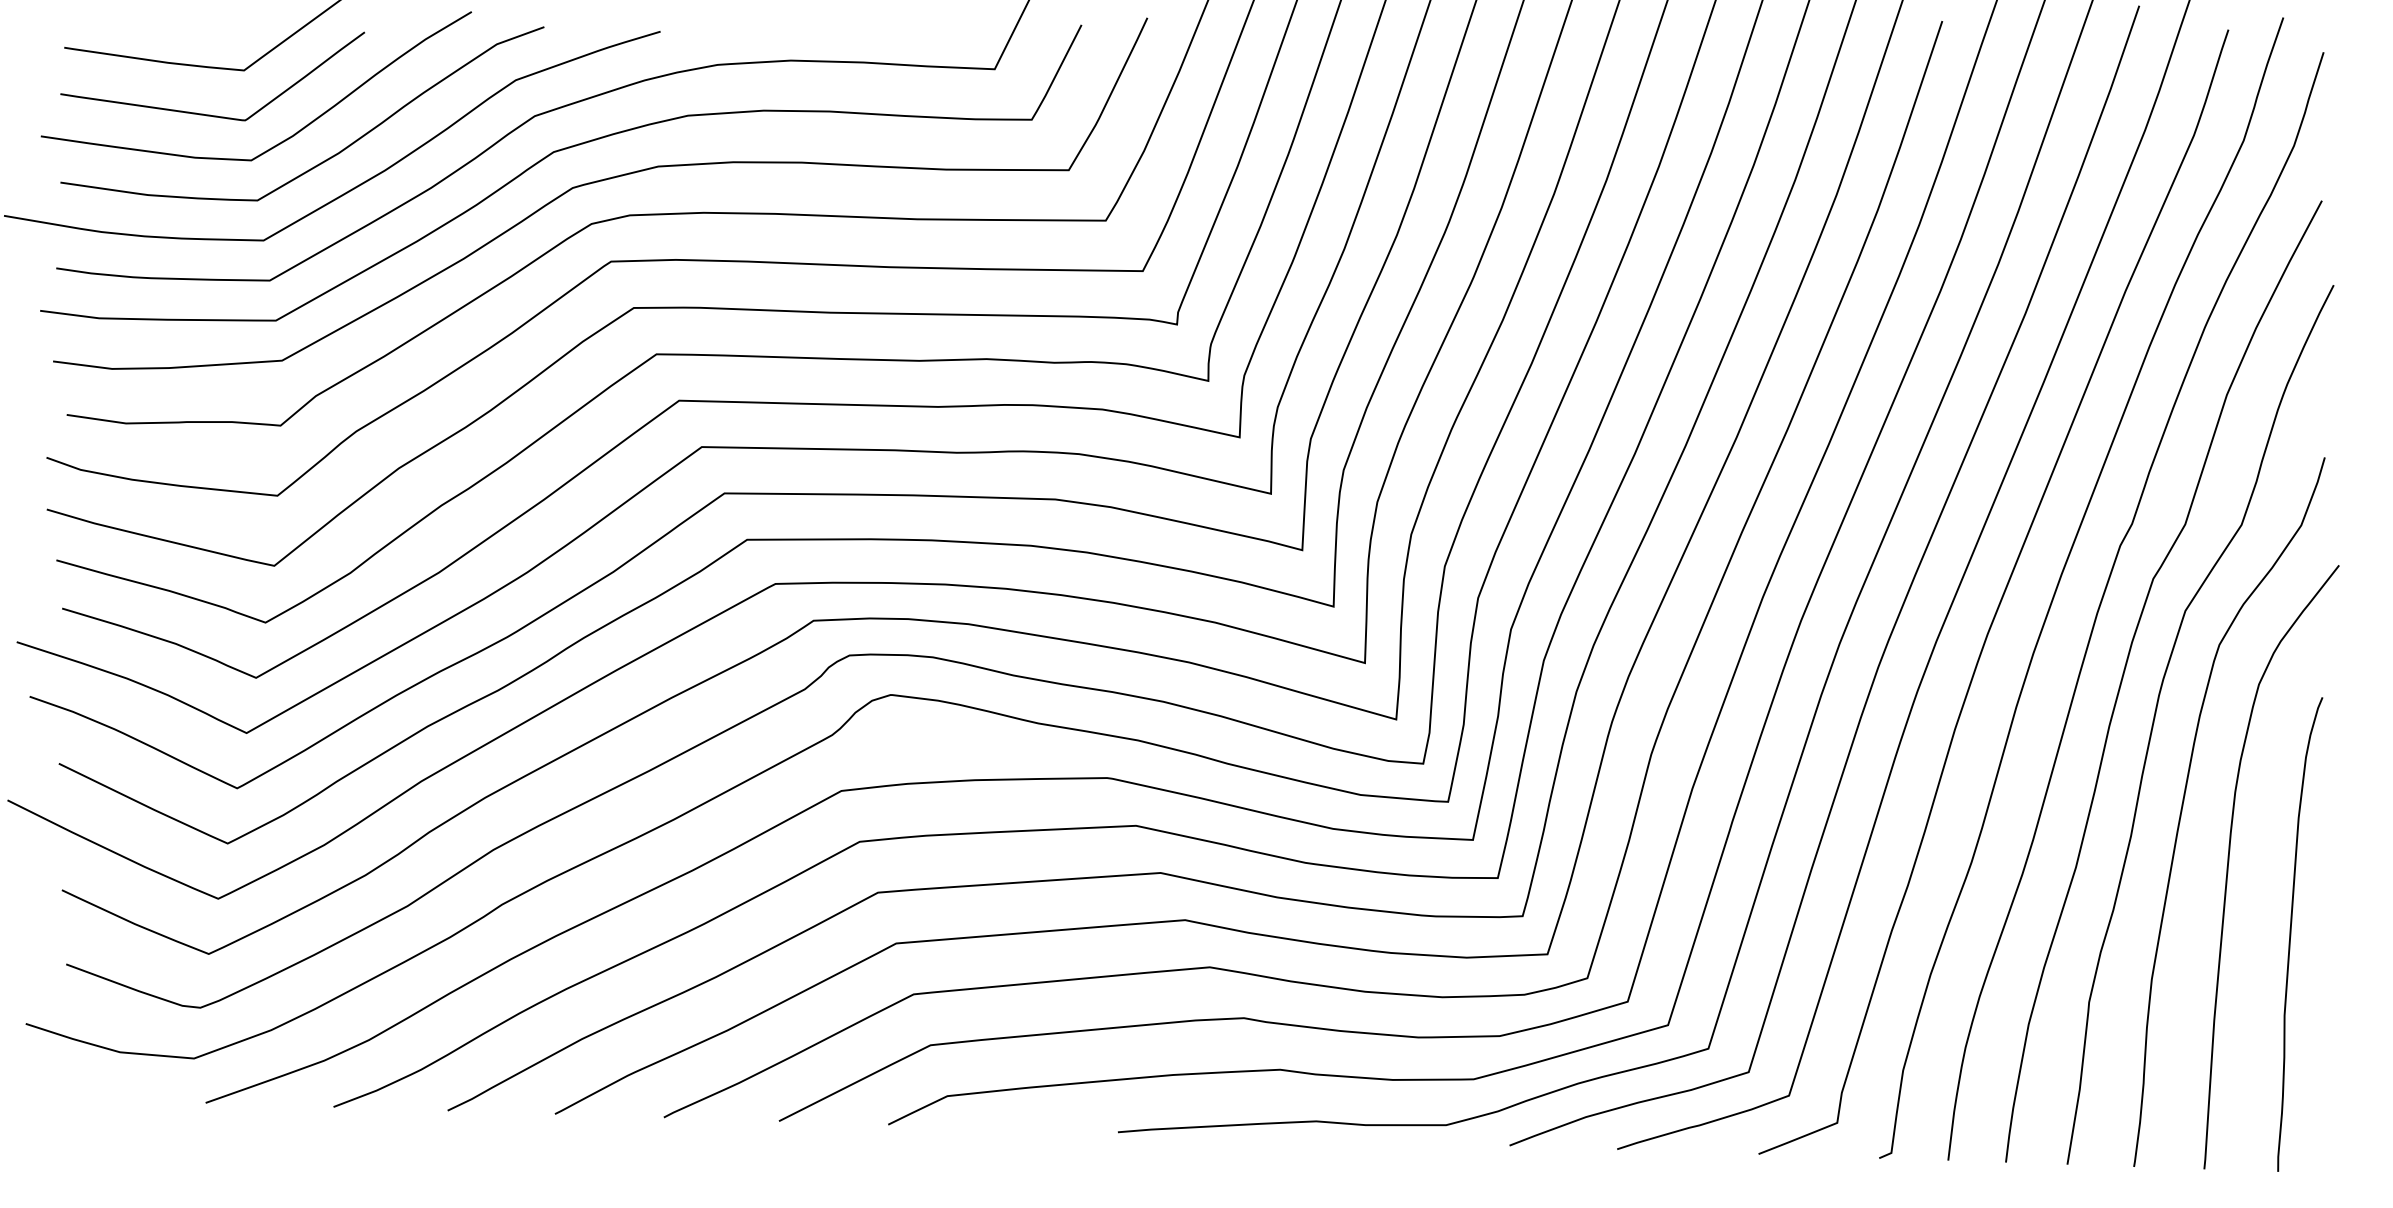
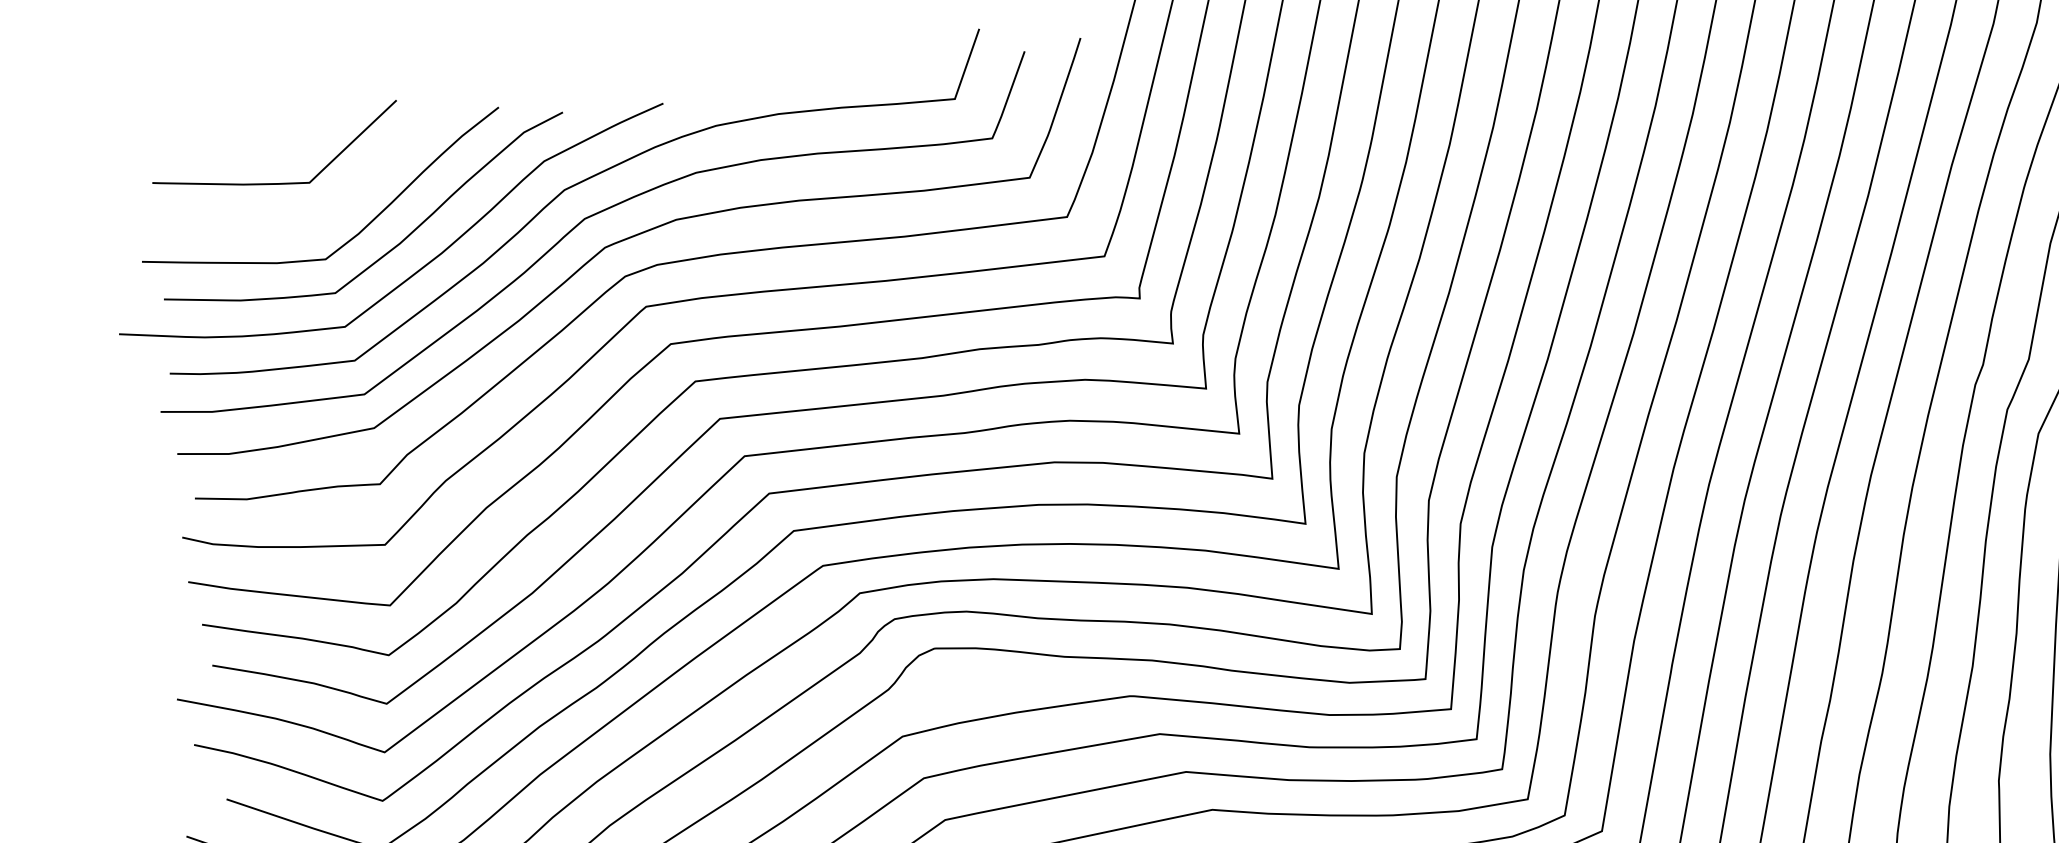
curve: (210, 114) -> (285, 224), removed

